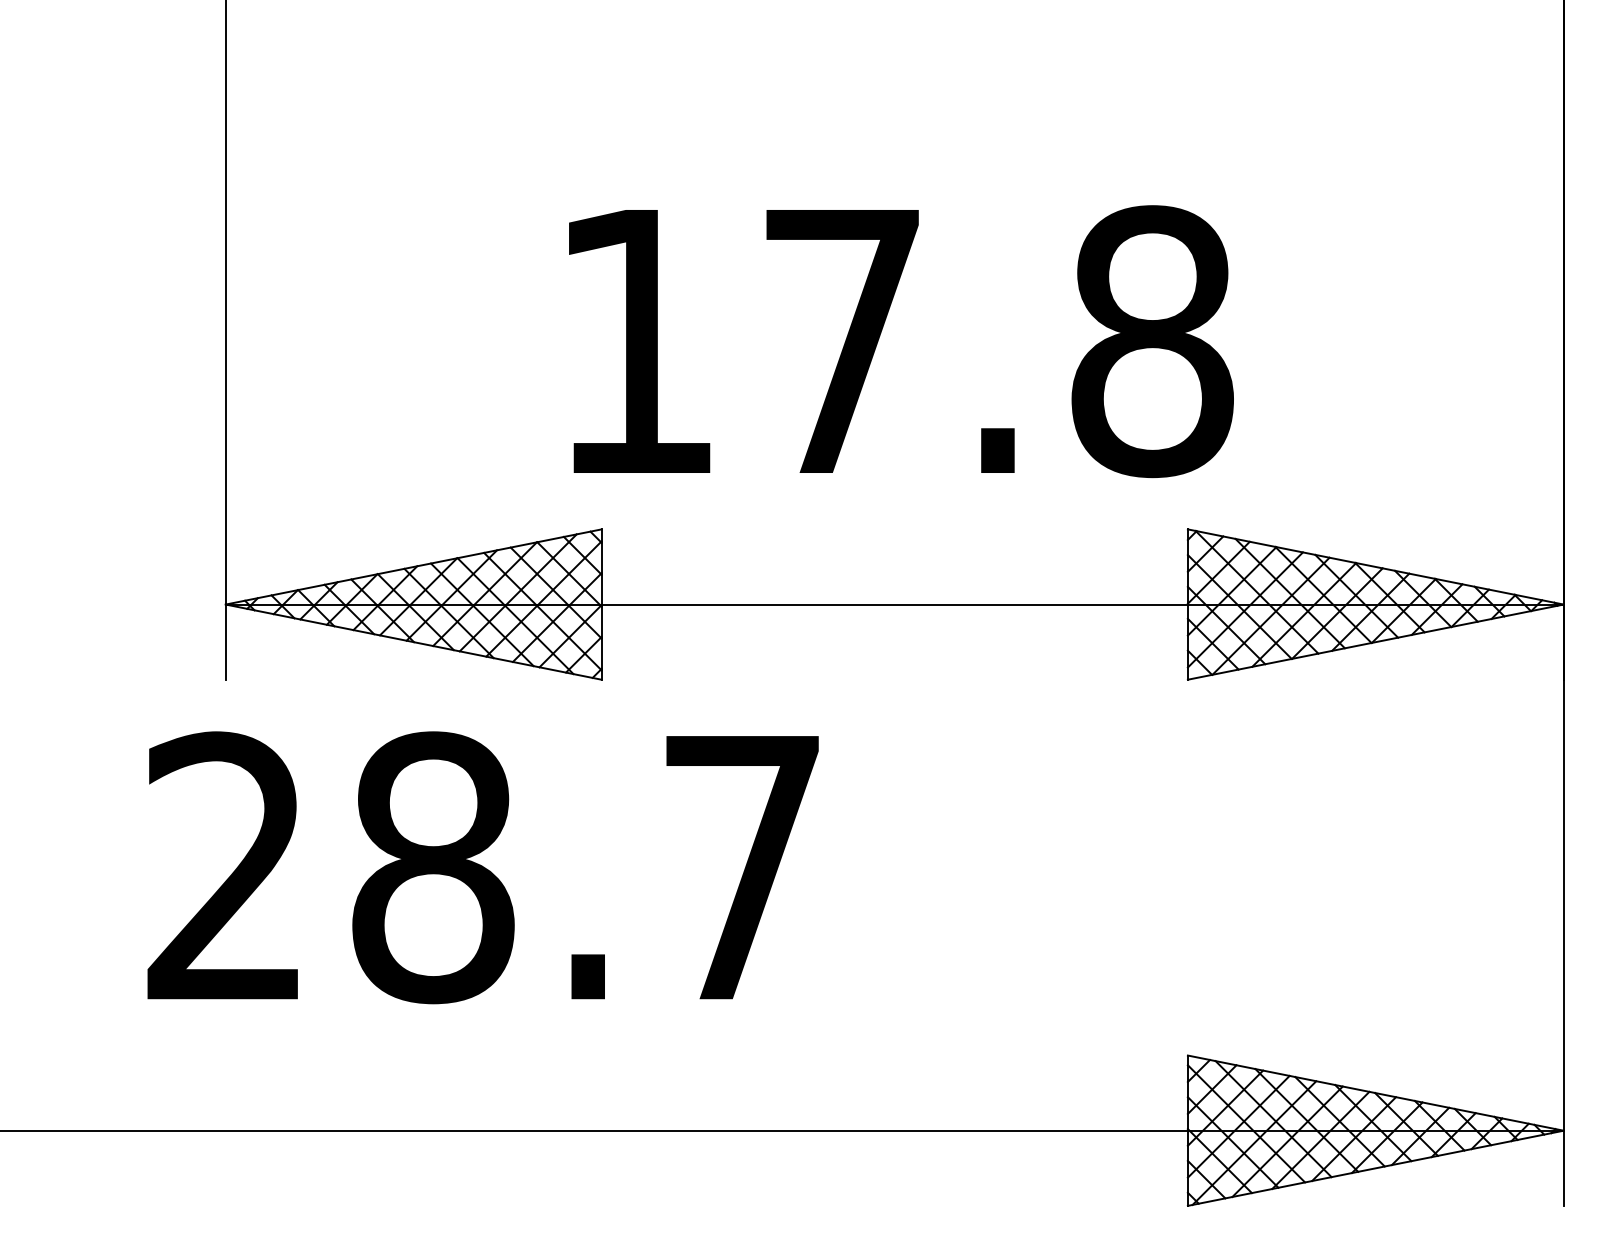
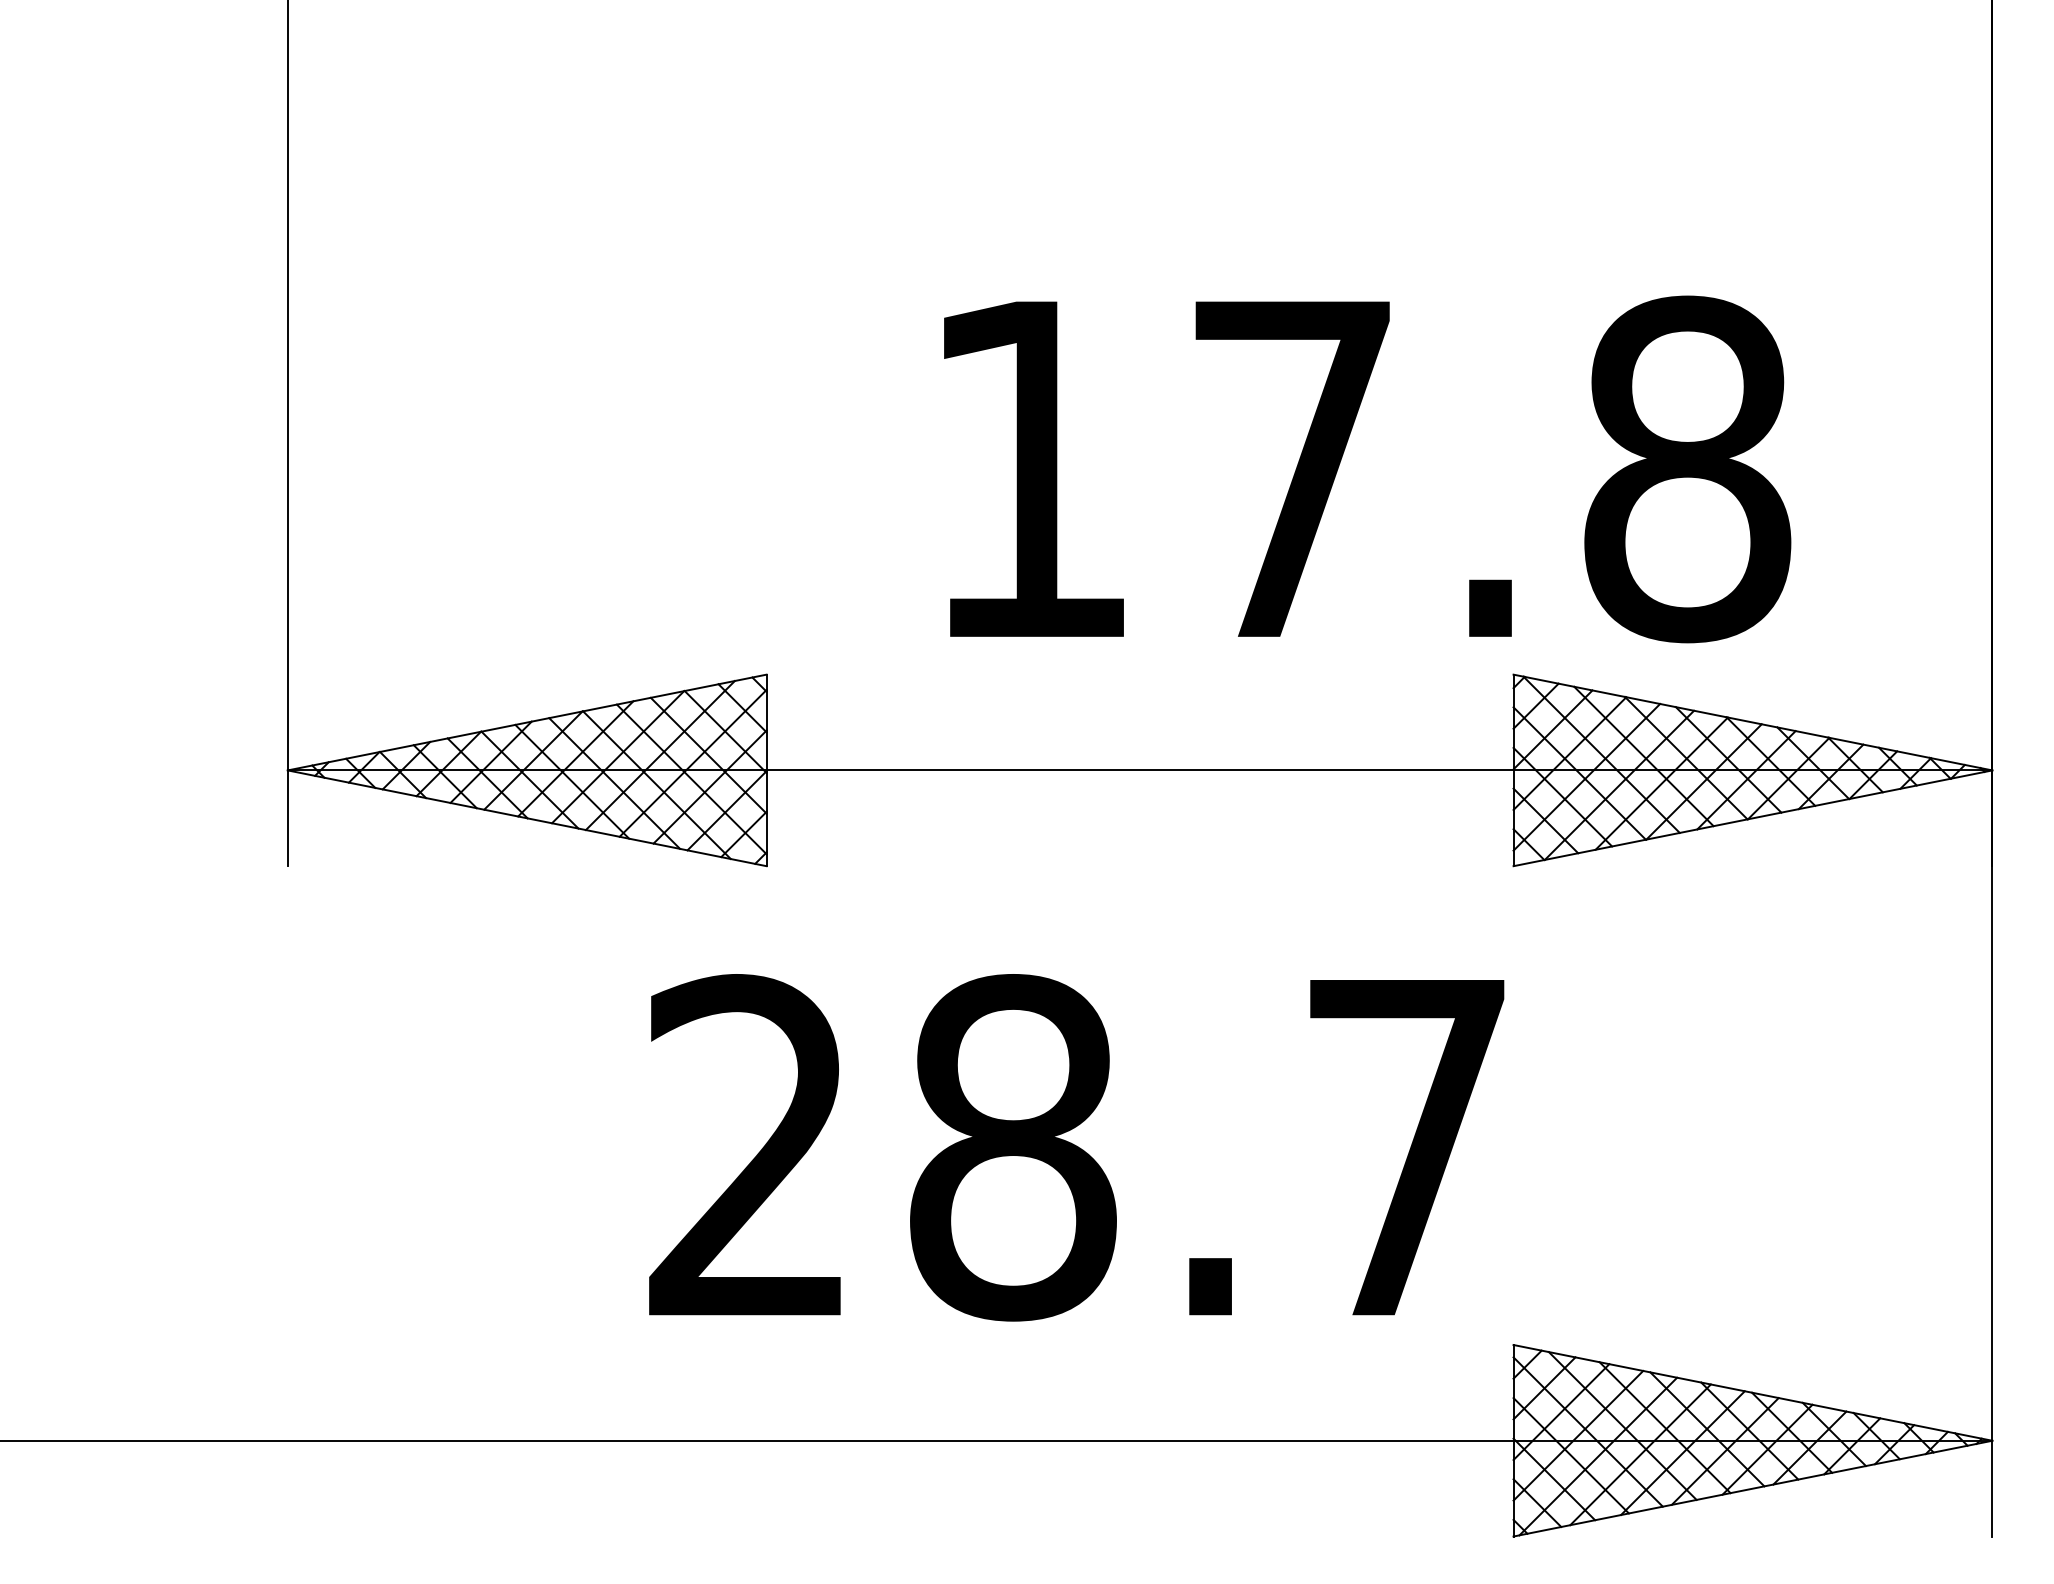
text: (901, 341) -> (1367, 469), moved
text: (483, 867) -> (1076, 1147), moved

